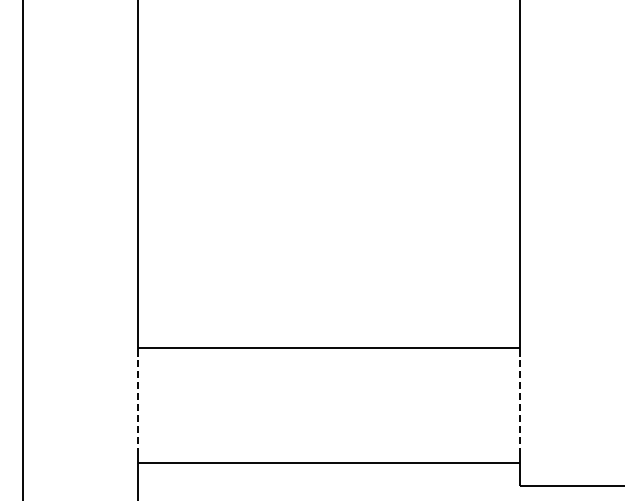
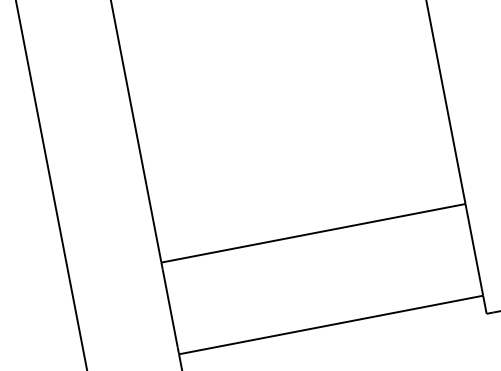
line: (138, 405) -> (170, 308), dashed -> solid
line: (519, 405) -> (474, 249), dashed -> solid

